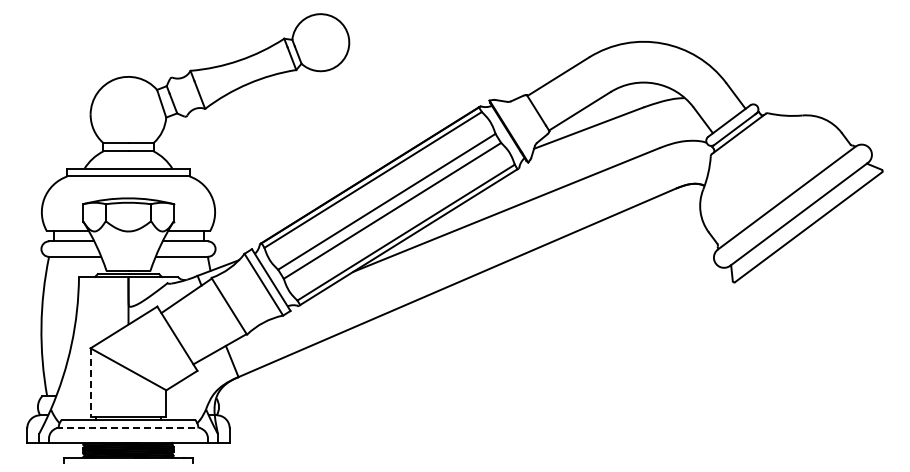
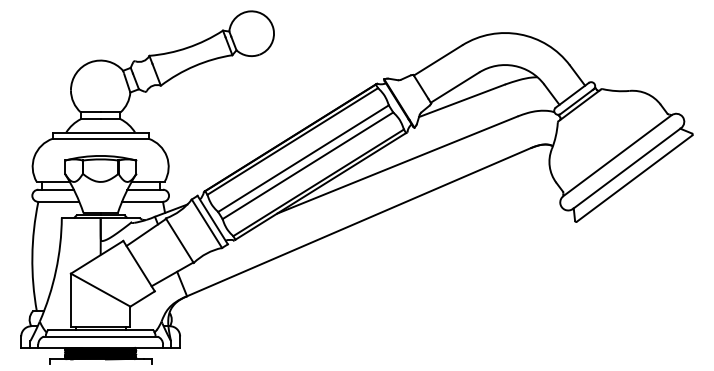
line: (90, 383) -> (70, 301), dashed -> solid
line: (128, 428) -> (100, 336), dashed -> solid

